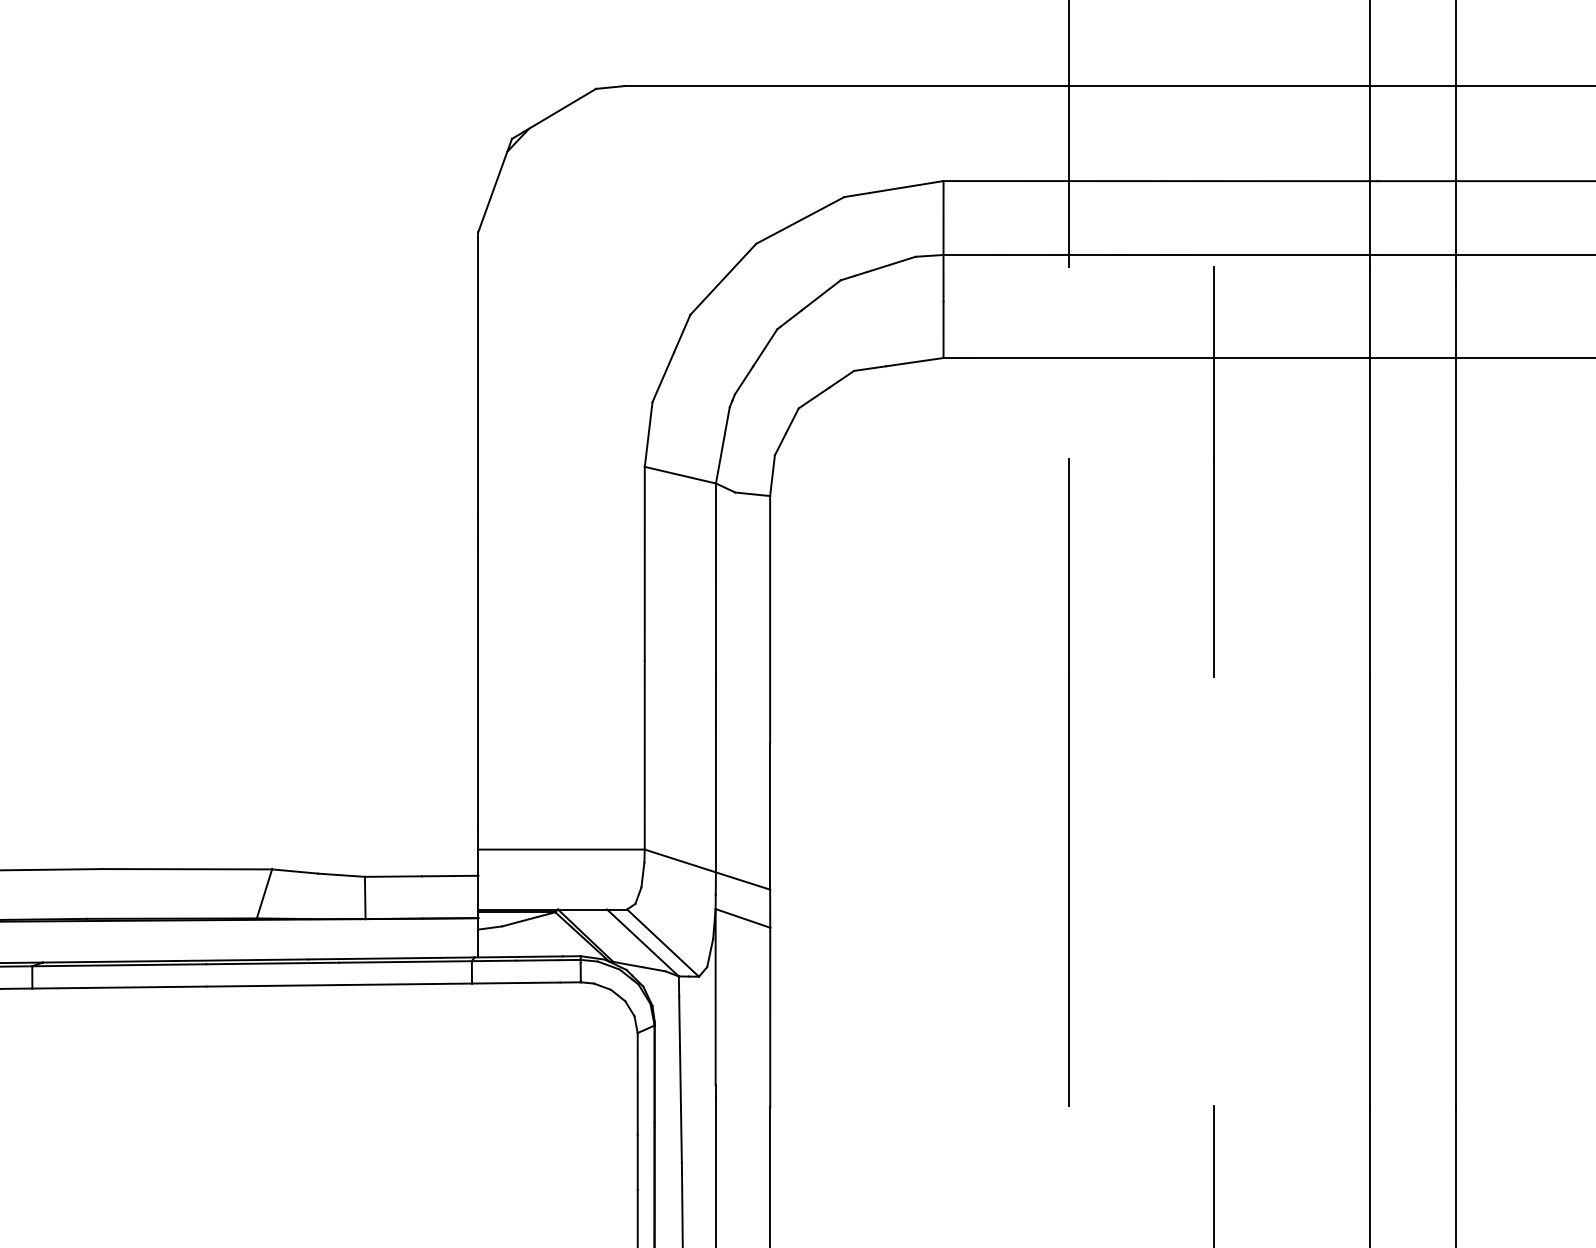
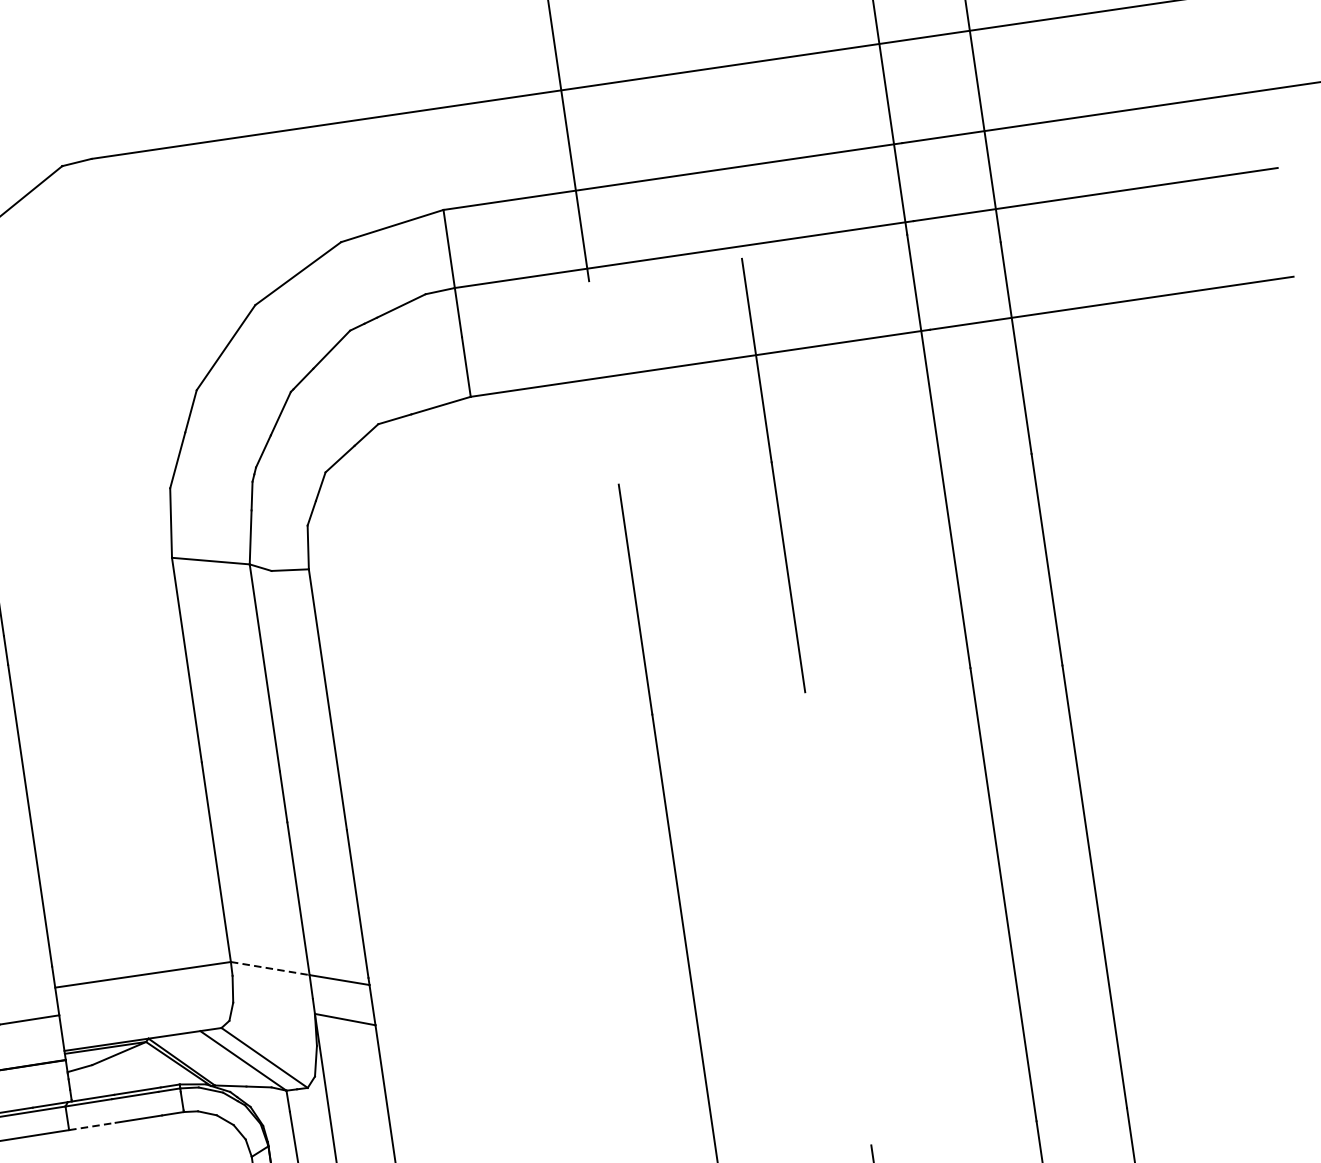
line: (680, 861) -> (270, 969), solid -> dashed
line: (494, 983) -> (92, 1126), solid -> dashed

